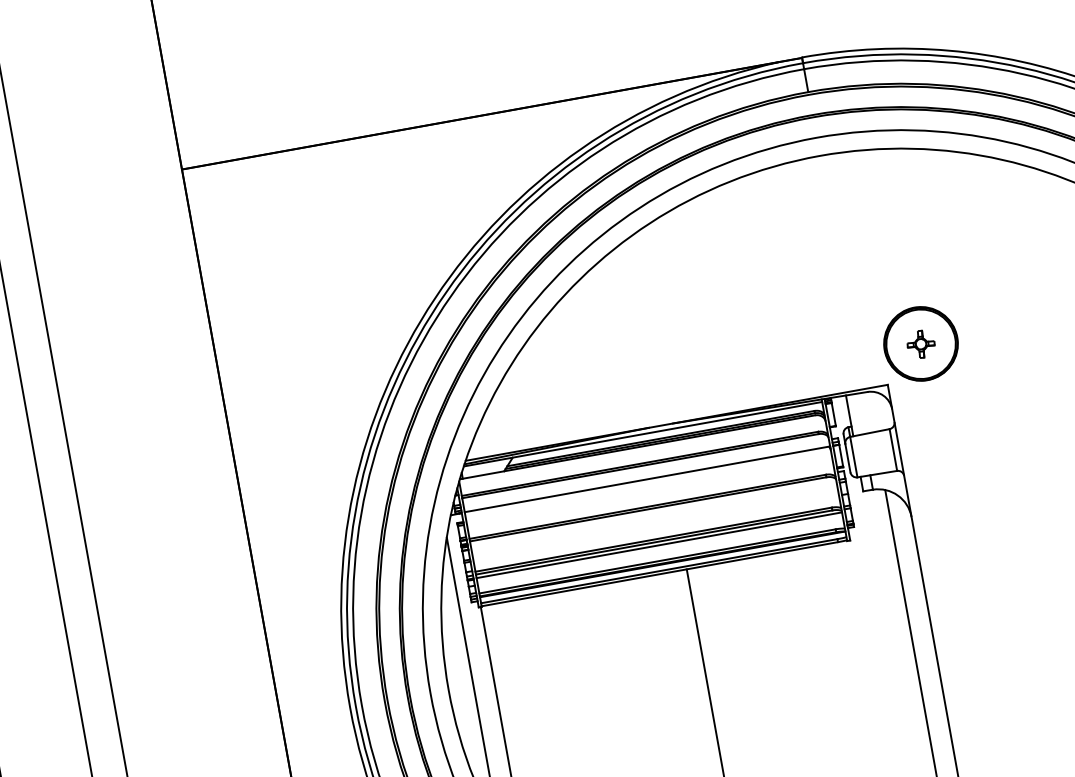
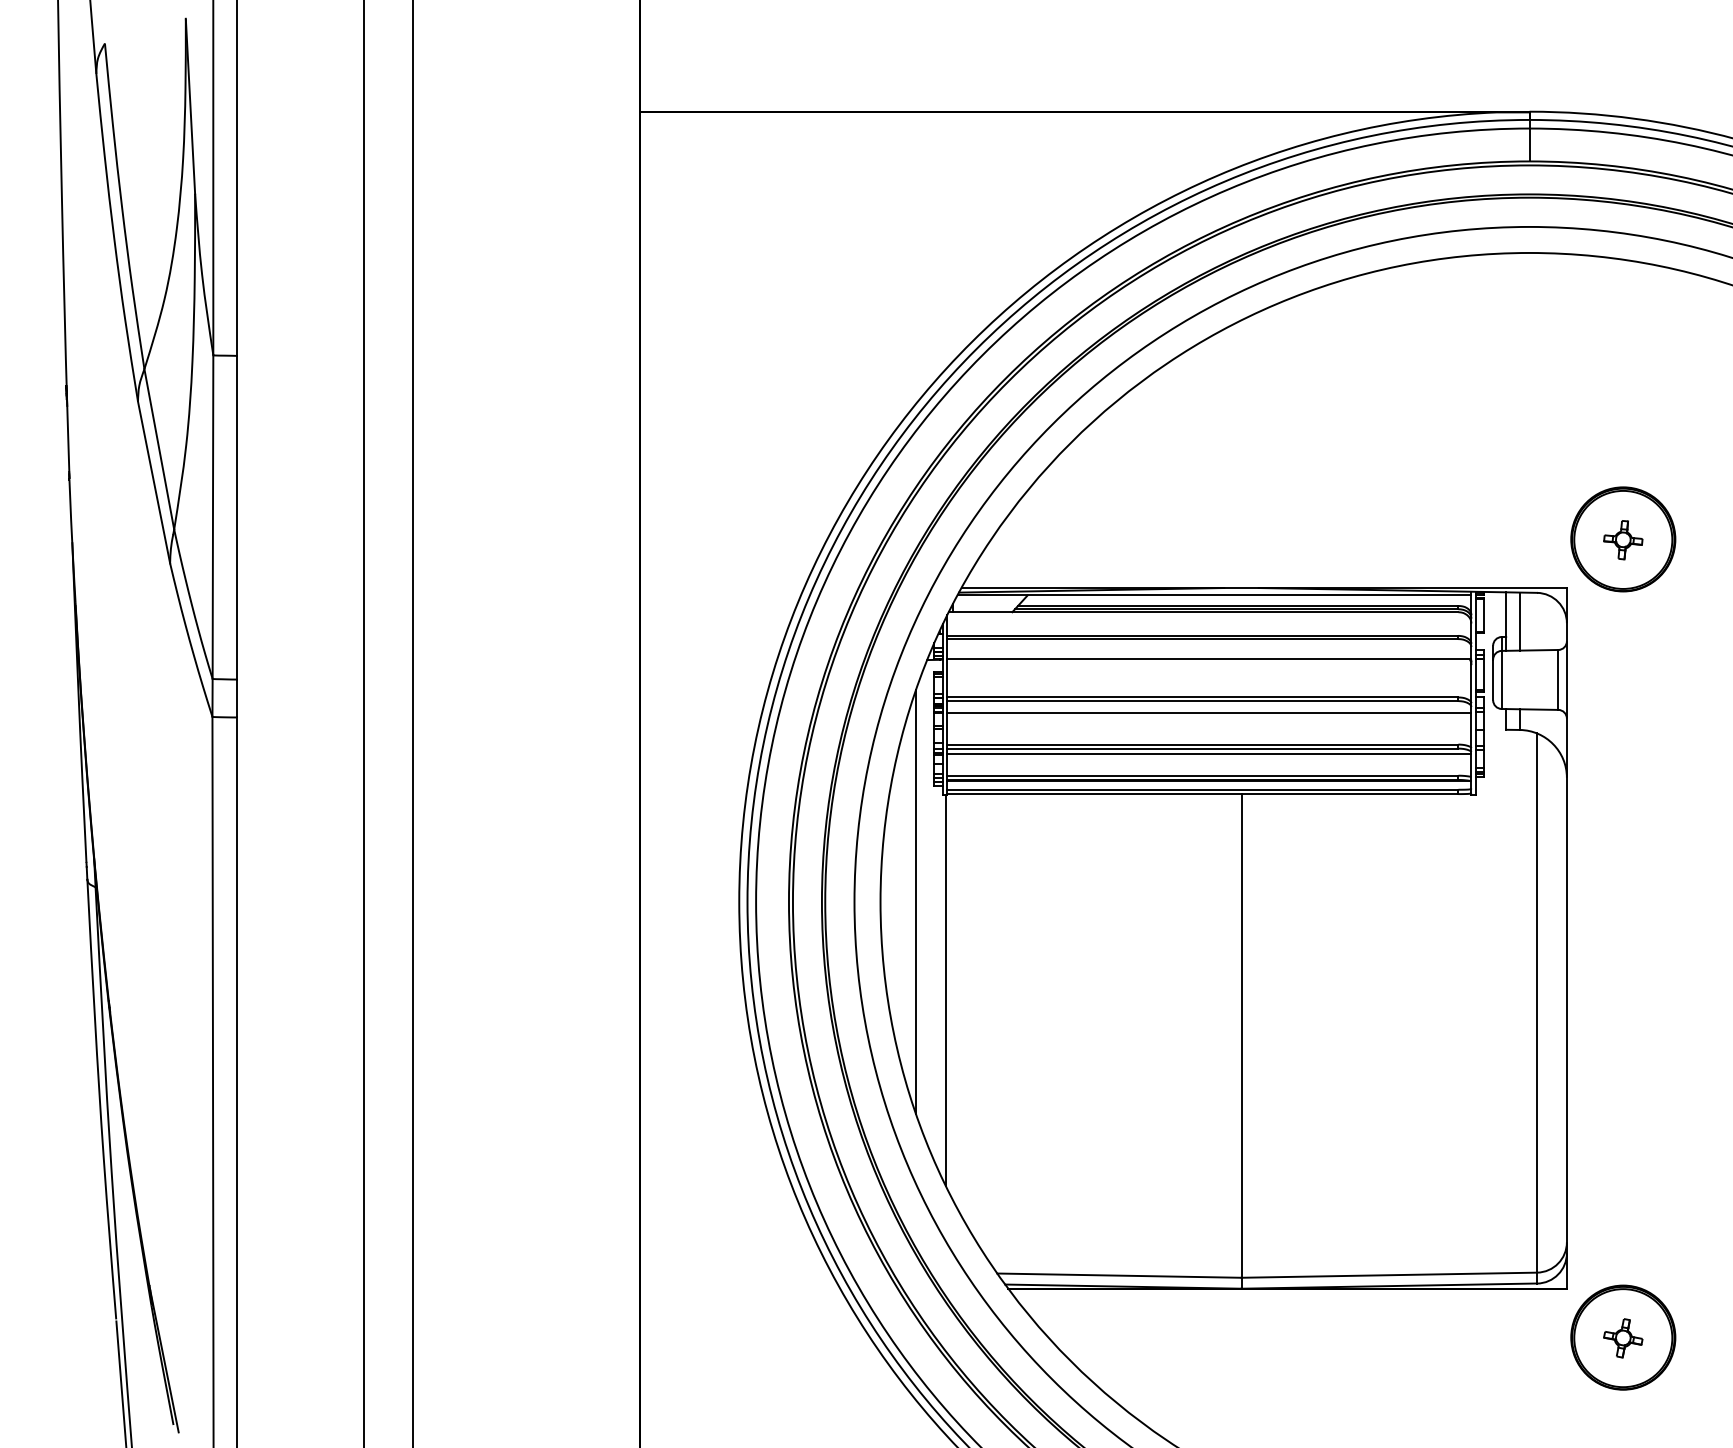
line: (859, 414) -> (1520, 621), added
line: (654, 516) -> (1209, 712), added

